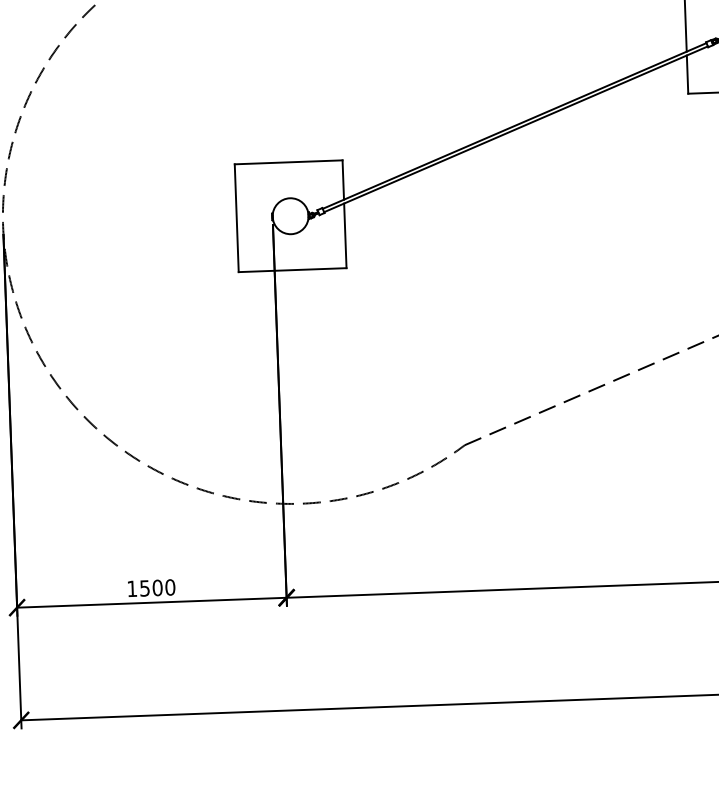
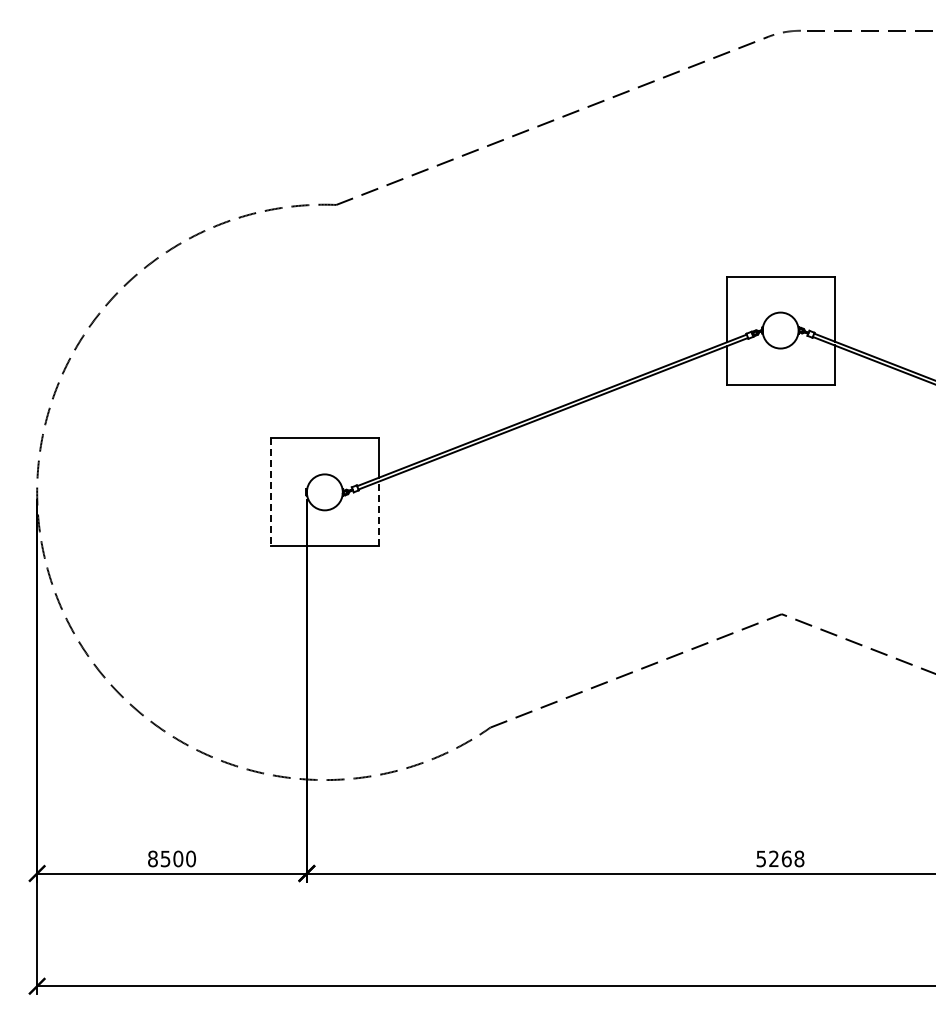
line: (236, 218) -> (270, 492), solid -> dashed
line: (345, 235) -> (378, 513), solid -> dashed
text: (131, 588) -> (152, 858), 1500 -> 8500

